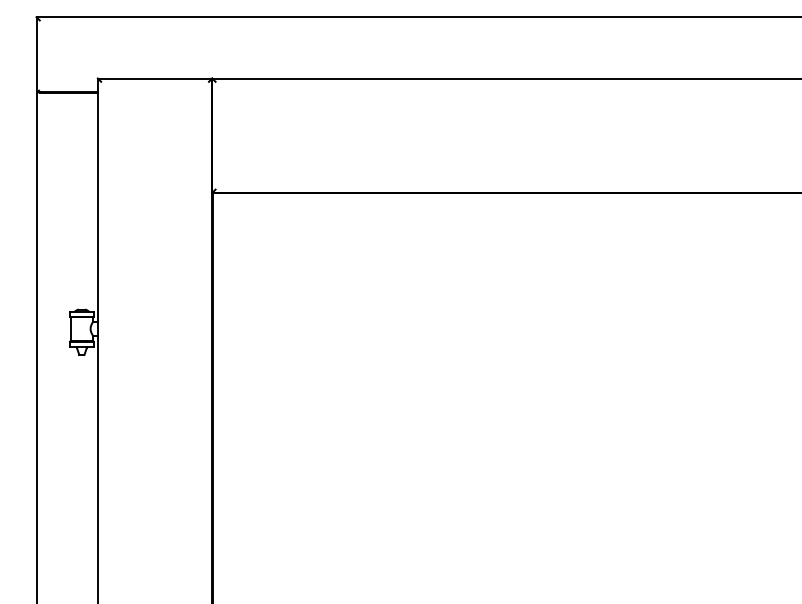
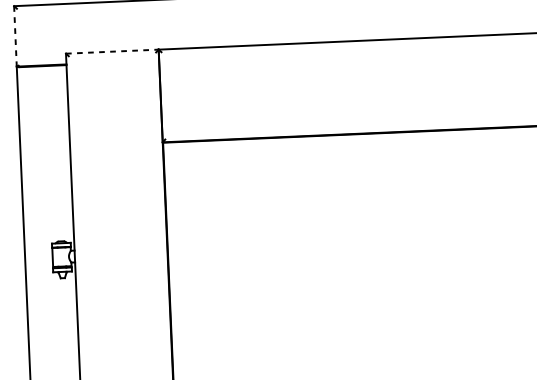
line: (36, 54) -> (15, 36), solid -> dashed
line: (155, 78) -> (112, 51), solid -> dashed

